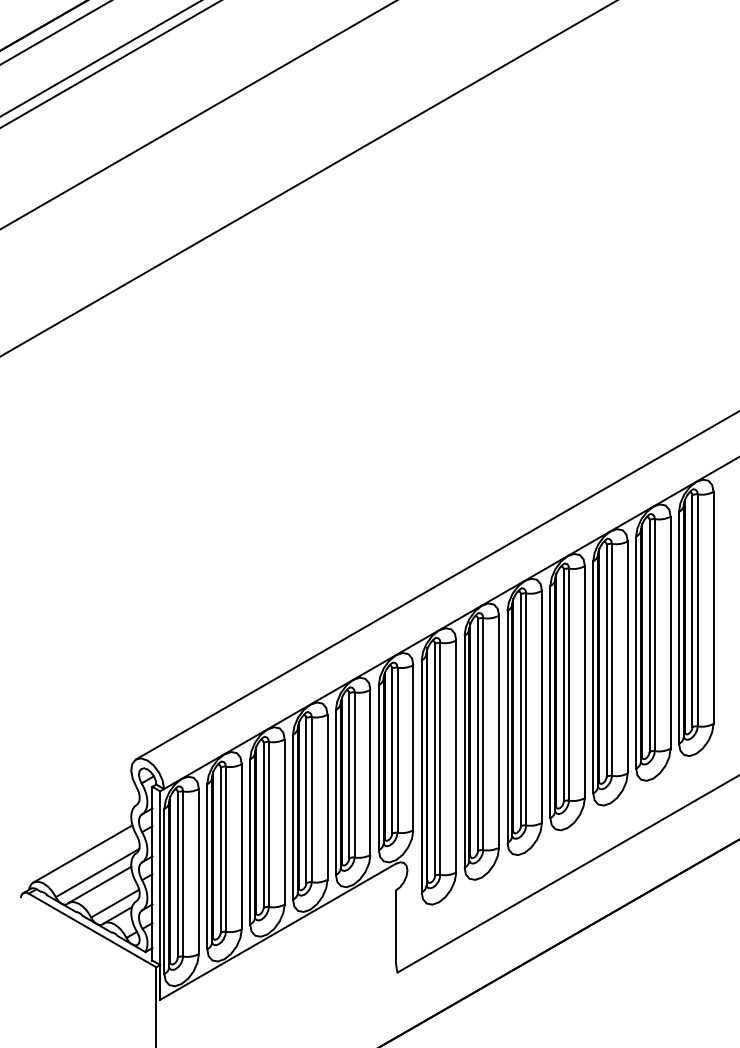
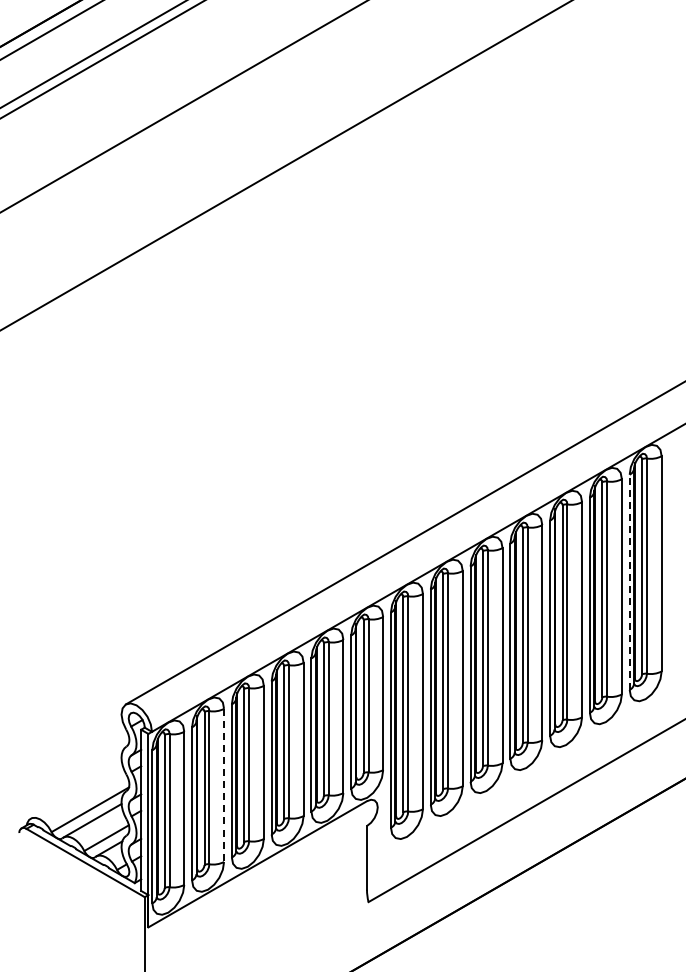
line: (678, 628) -> (629, 582), solid -> dashed
line: (242, 846) -> (224, 785), solid -> dashed
line: (82, 853) -> (76, 791), removed

